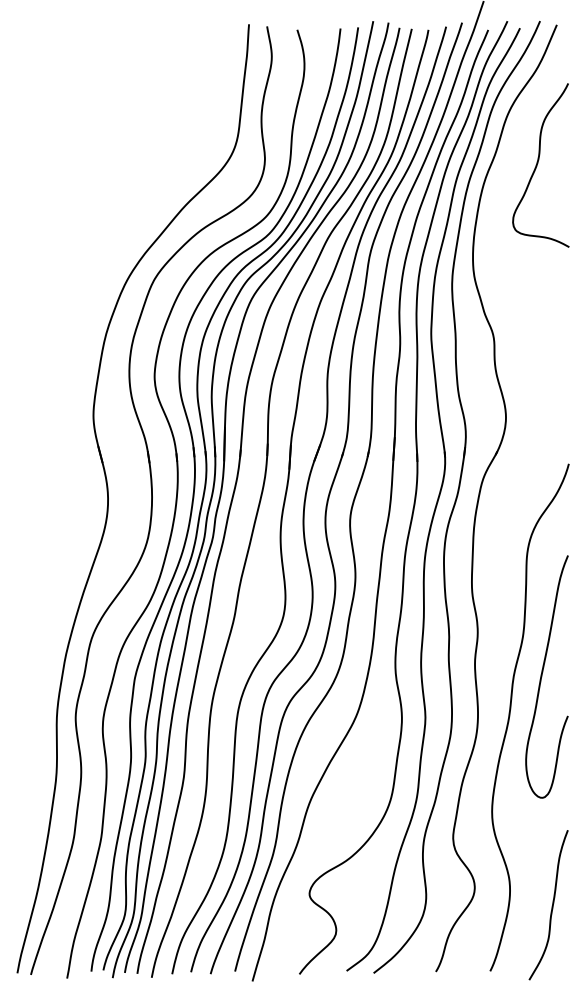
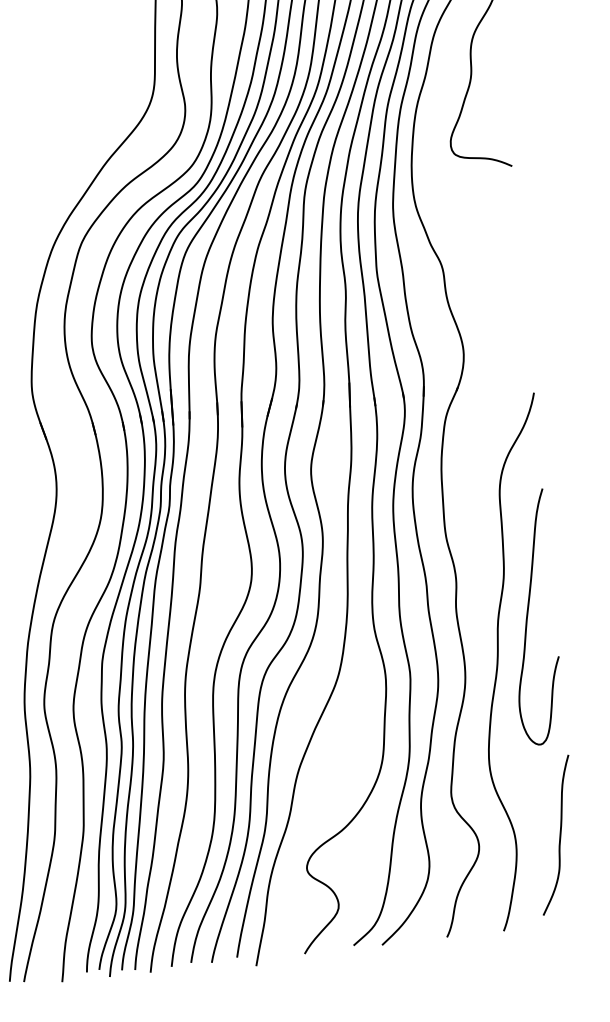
curve: (551, 906) -> (559, 836), moved

